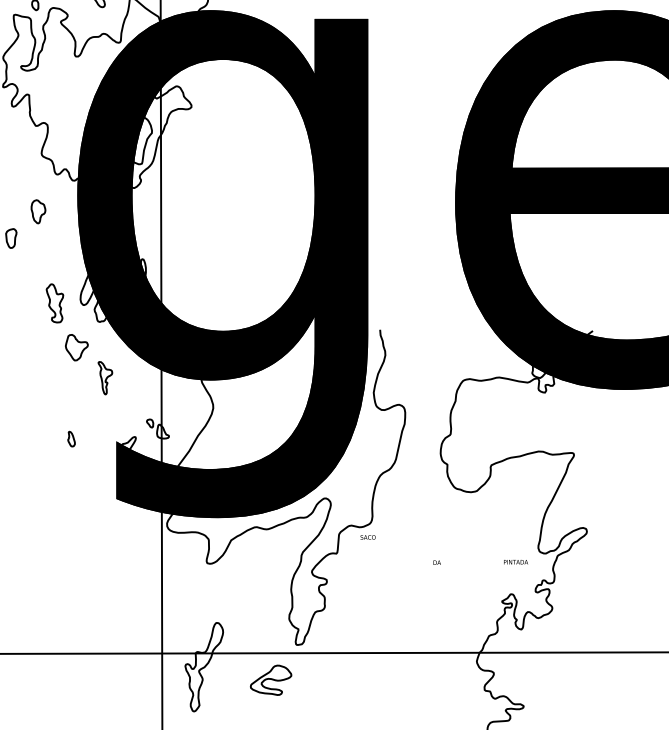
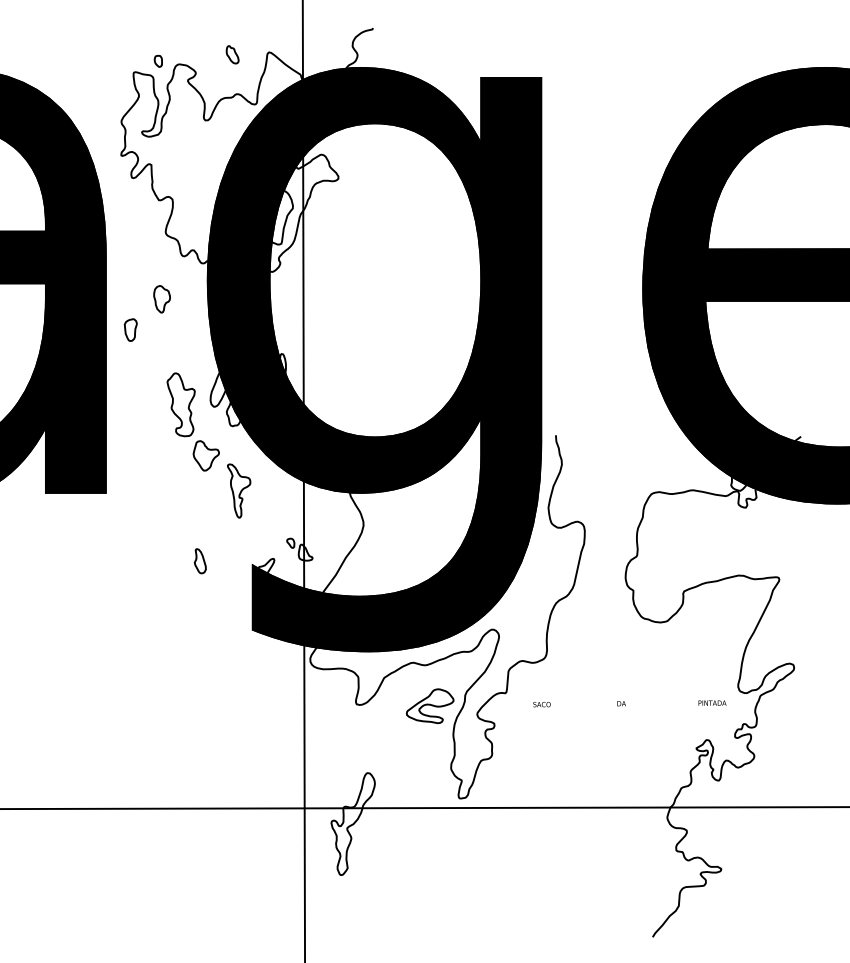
part: (54, 303) -> (180, 404), size x1.43
part: (105, 377) -> (239, 490), size x1.43
part: (70, 439) -> (199, 561), size x1.43
text: (367, 537) -> (541, 704), moved
part: (270, 680) -> (429, 706), moved

